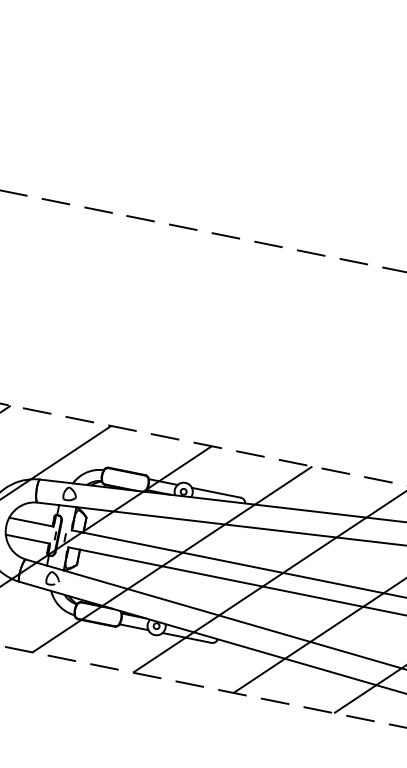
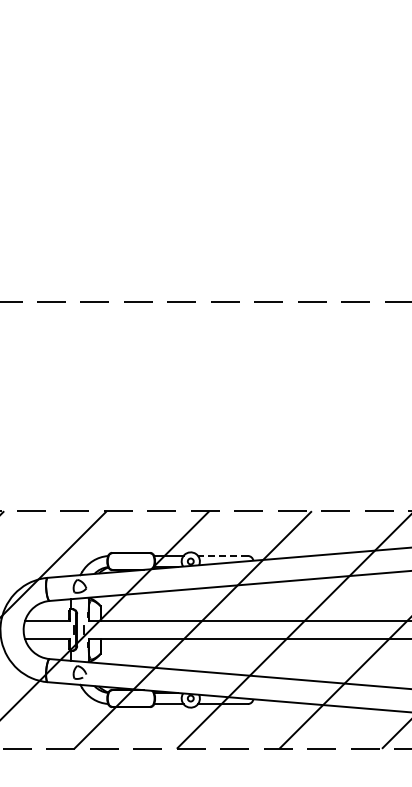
line: (215, 492) -> (222, 555), solid -> dashed

